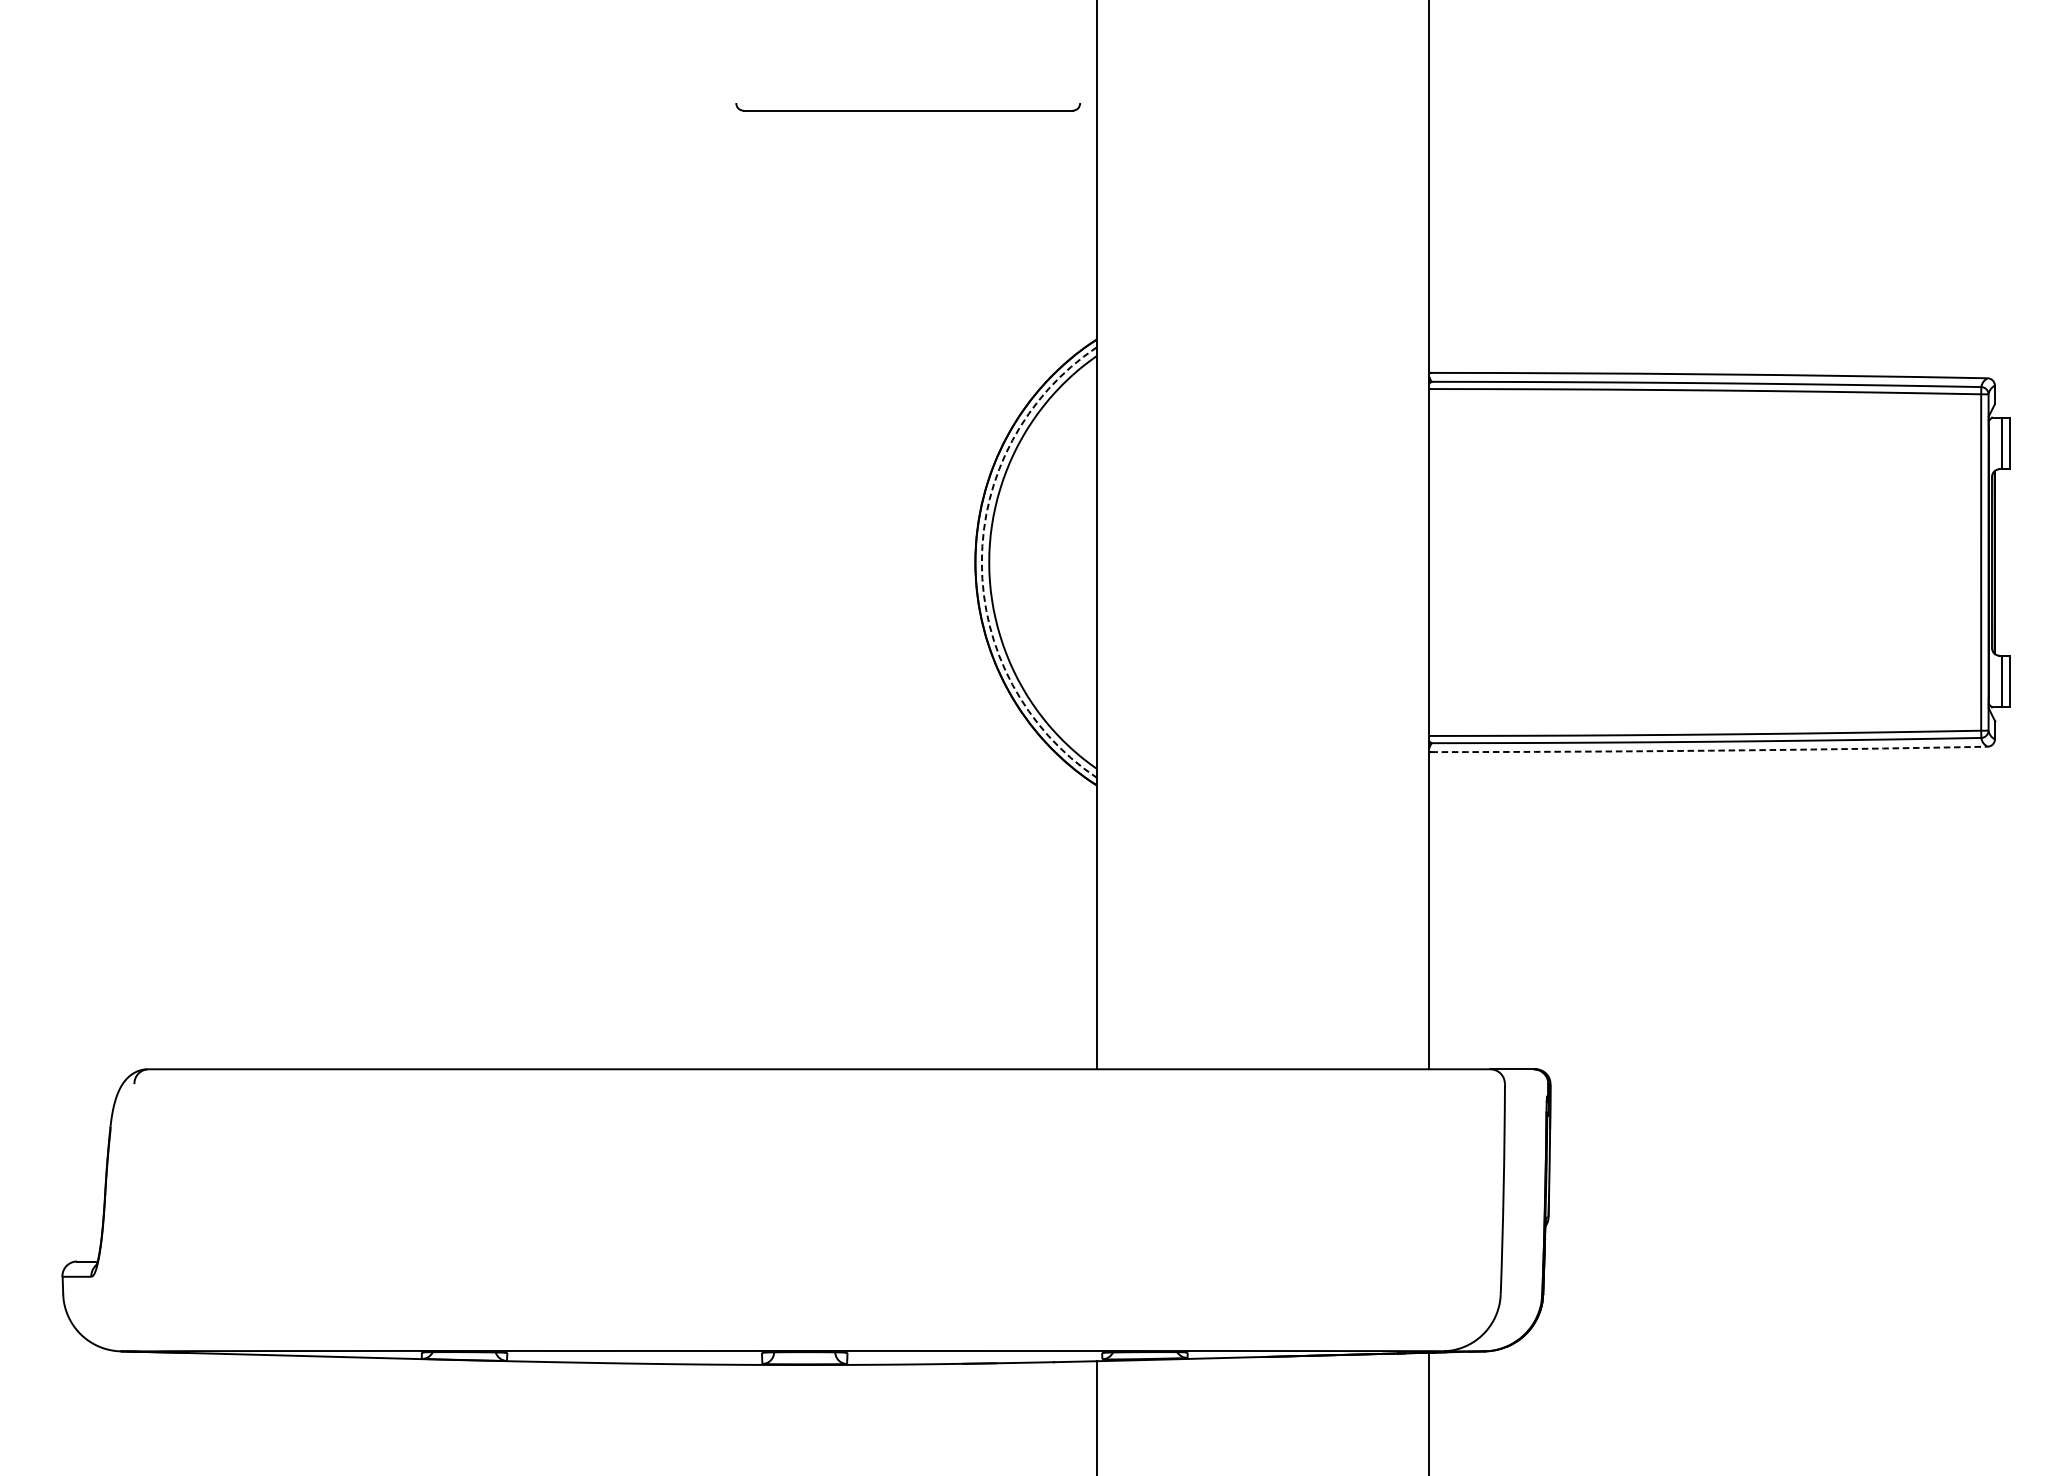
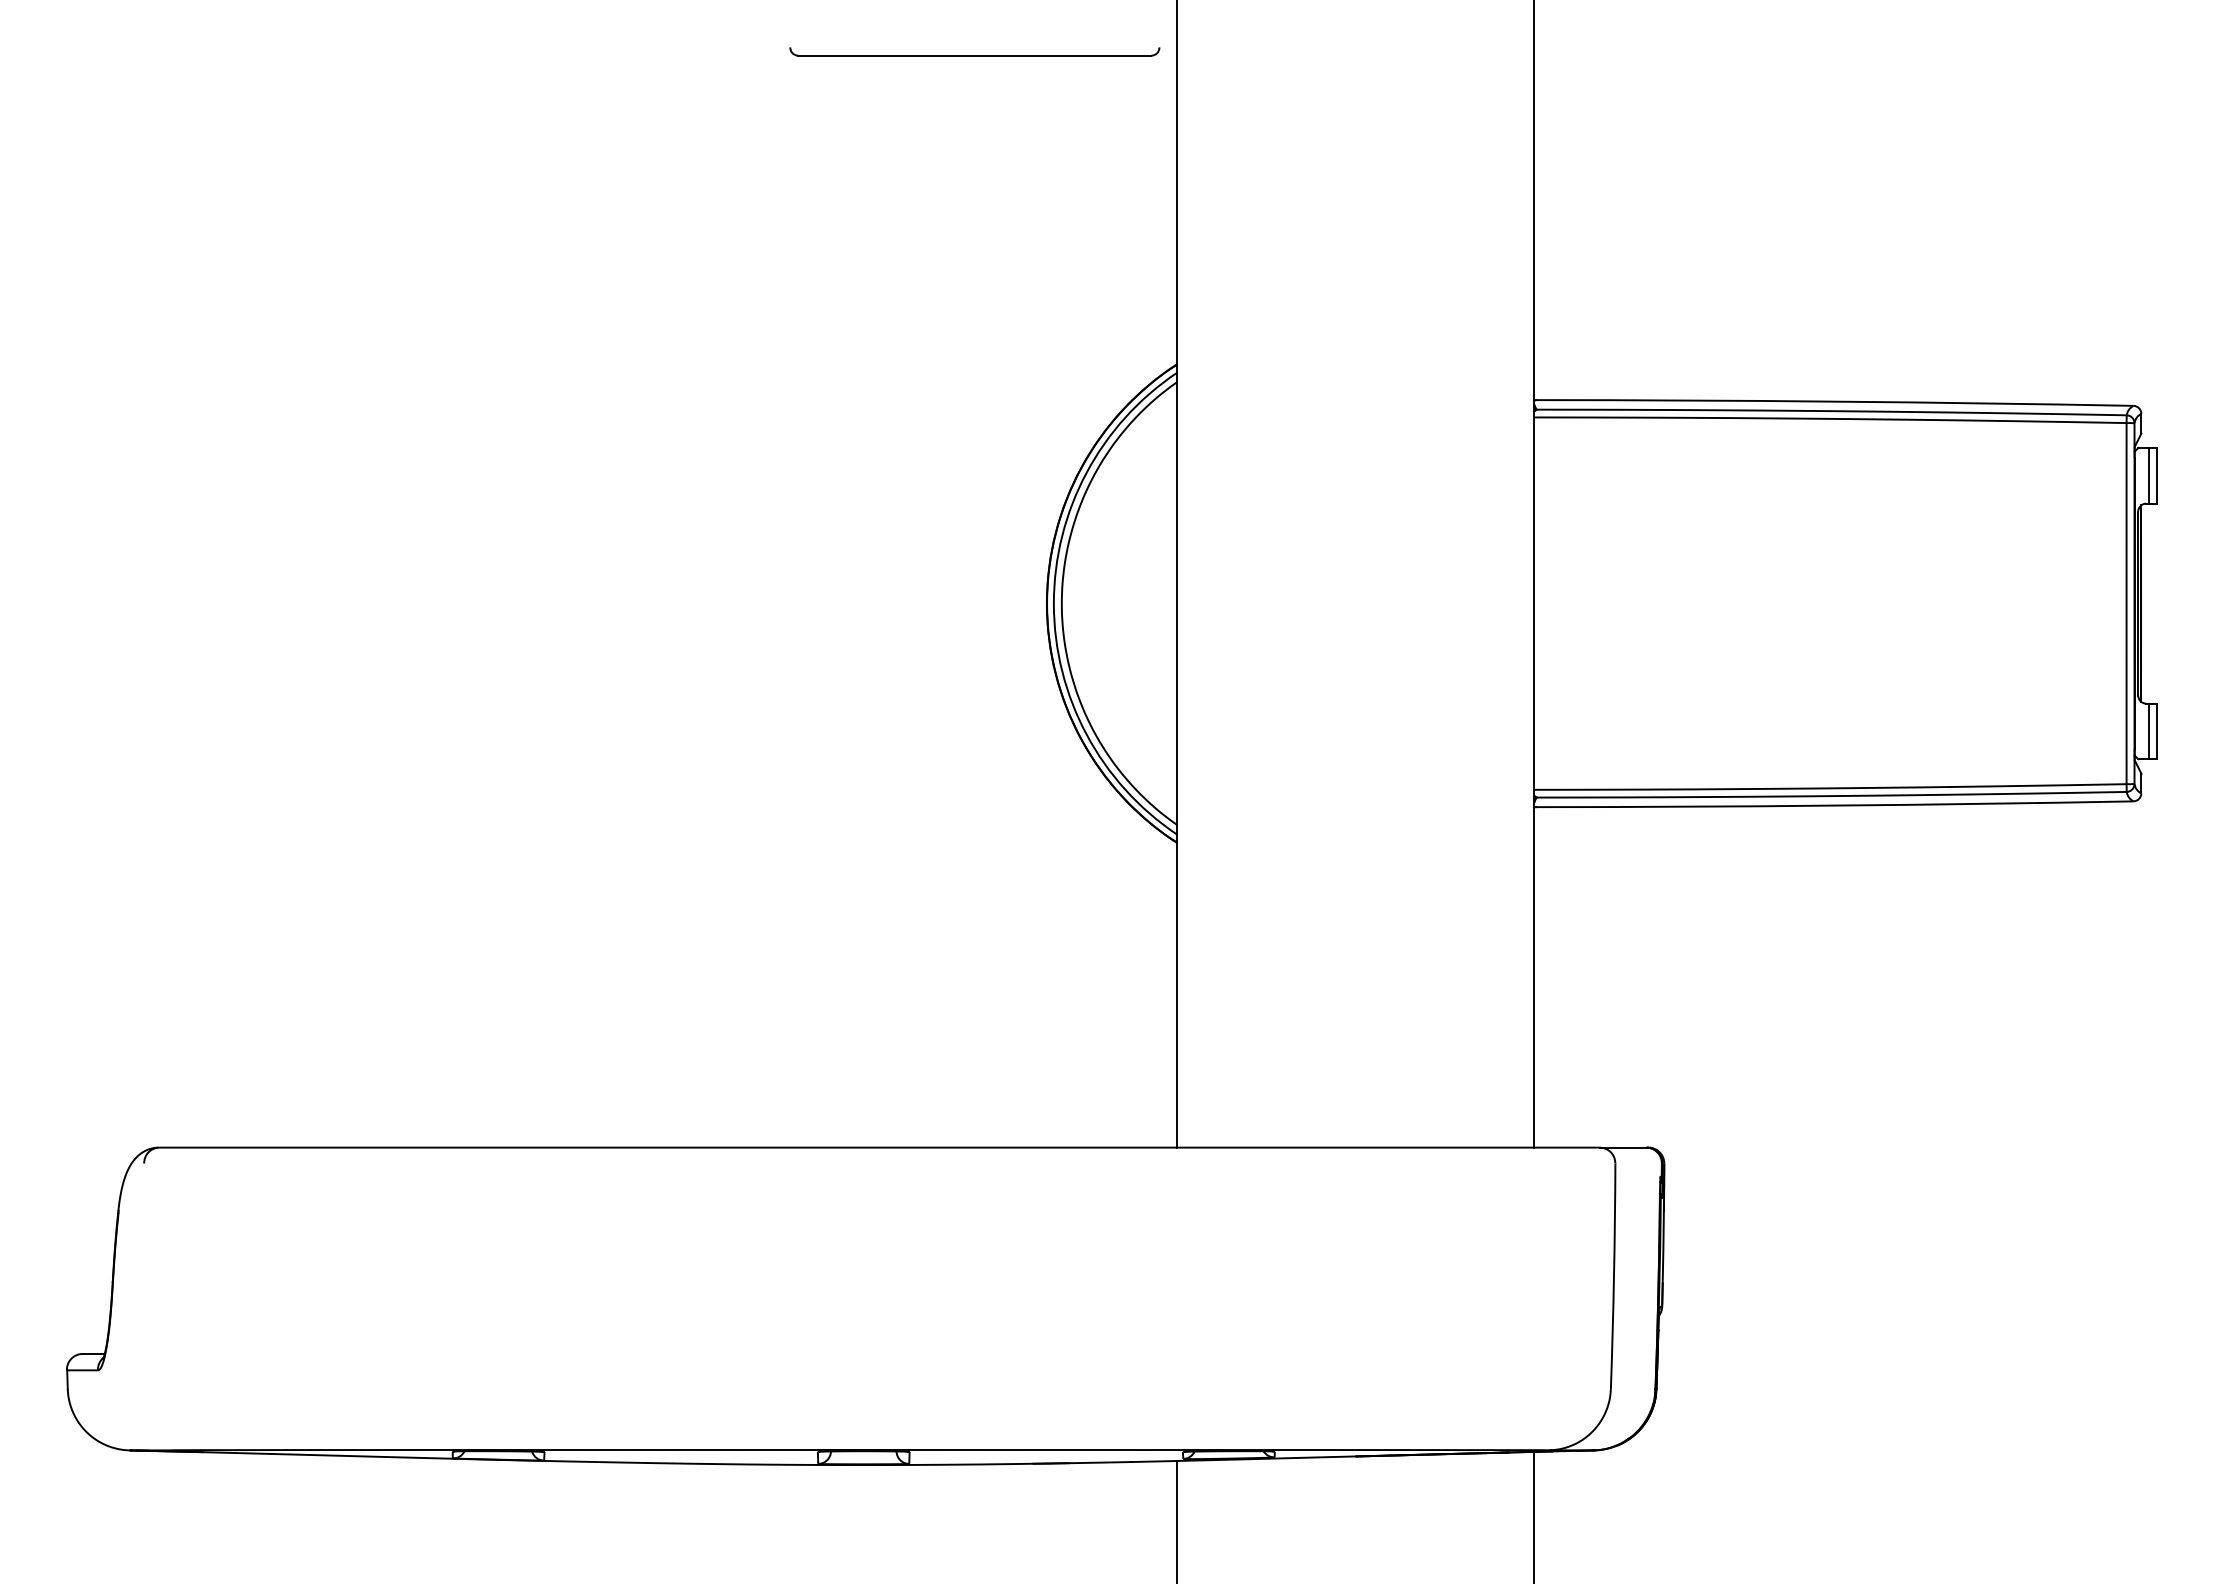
part: (907, 106) -> (974, 51), moved
arc: (981, 562) -> (1053, 603), dashed -> solid
arc: (1710, 750) -> (1835, 805), dashed -> solid

